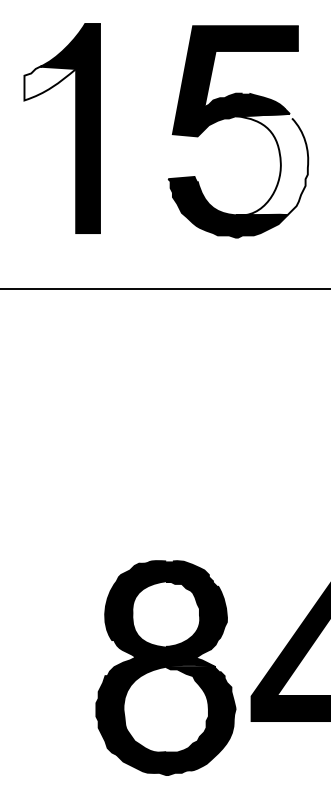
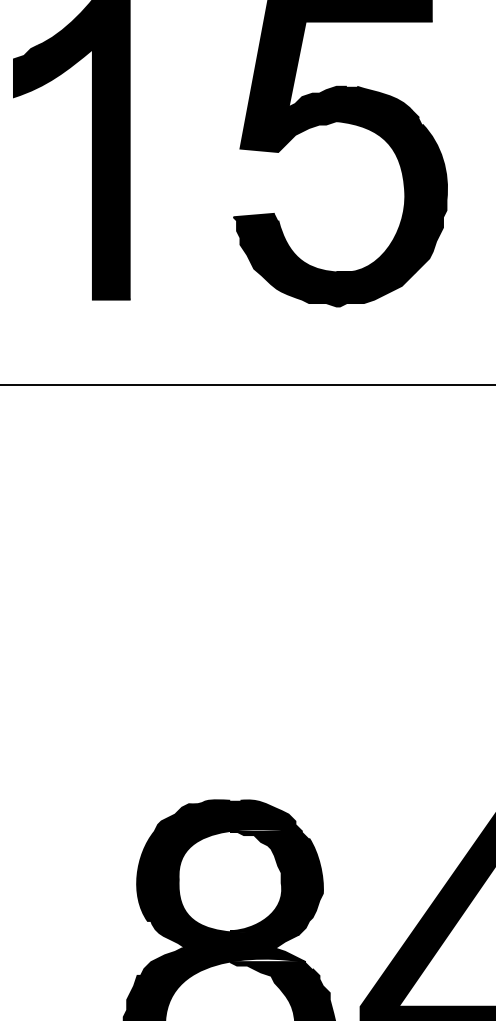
fill: (50, 83) -> (53, 71), added
fill: (271, 164) -> (390, 194), added

